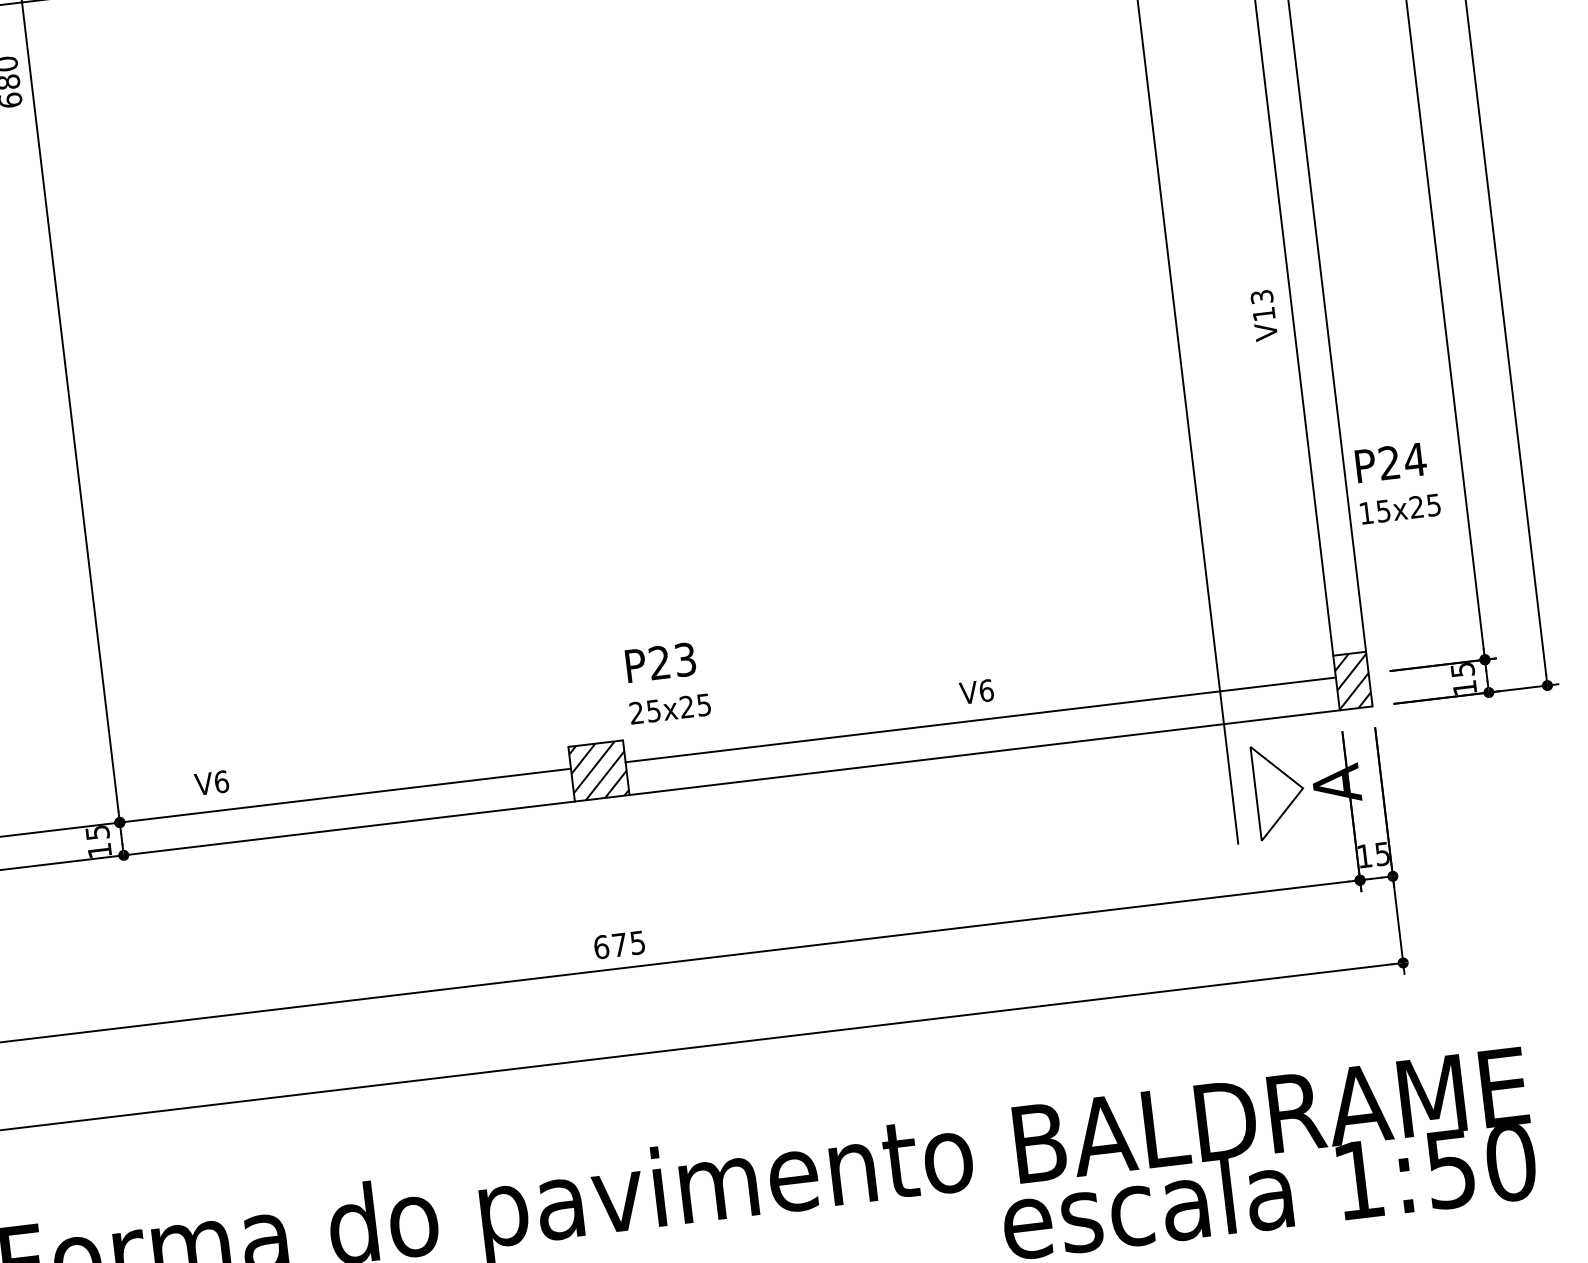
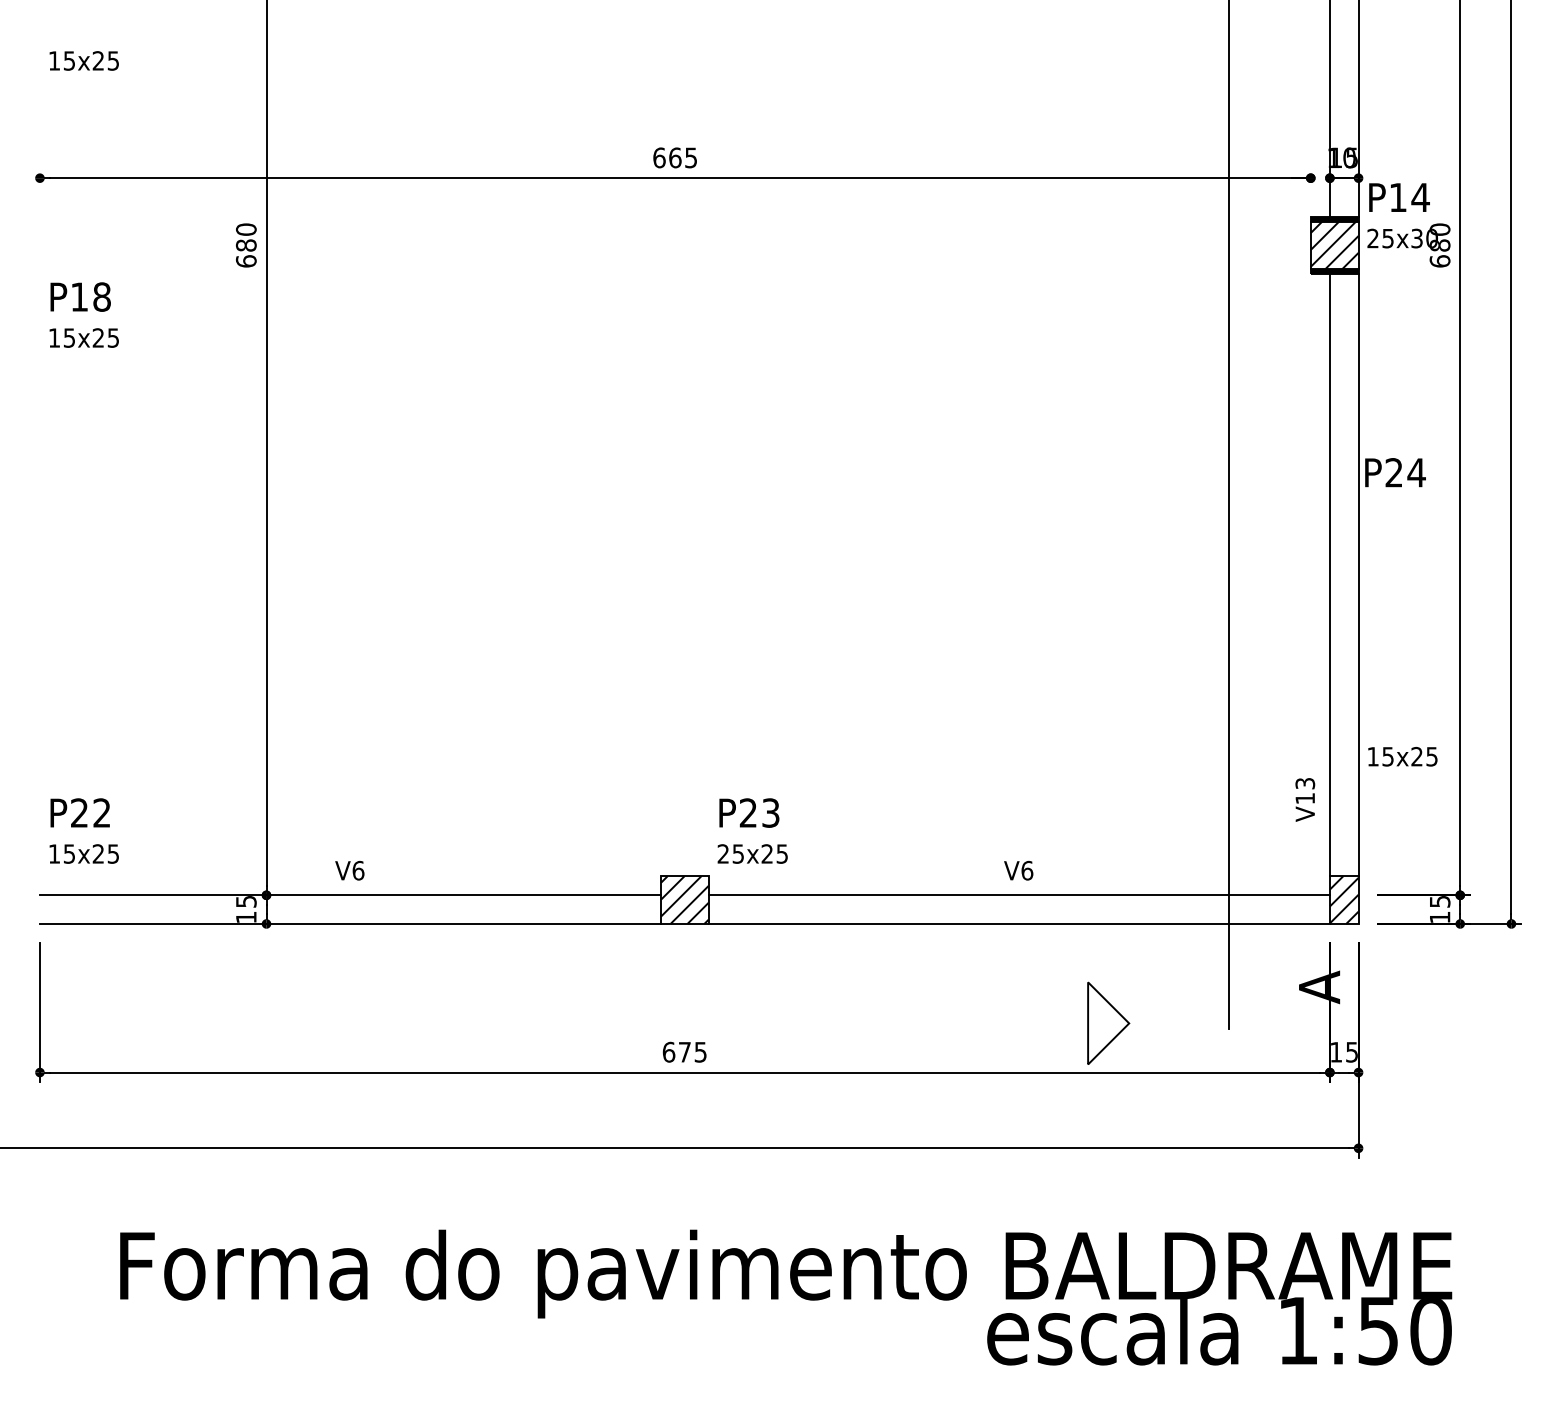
text: (1264, 315) -> (1305, 799), moved
text: (1391, 462) -> (1395, 472), moved
part: (1279, 790) -> (1108, 1022), moved

